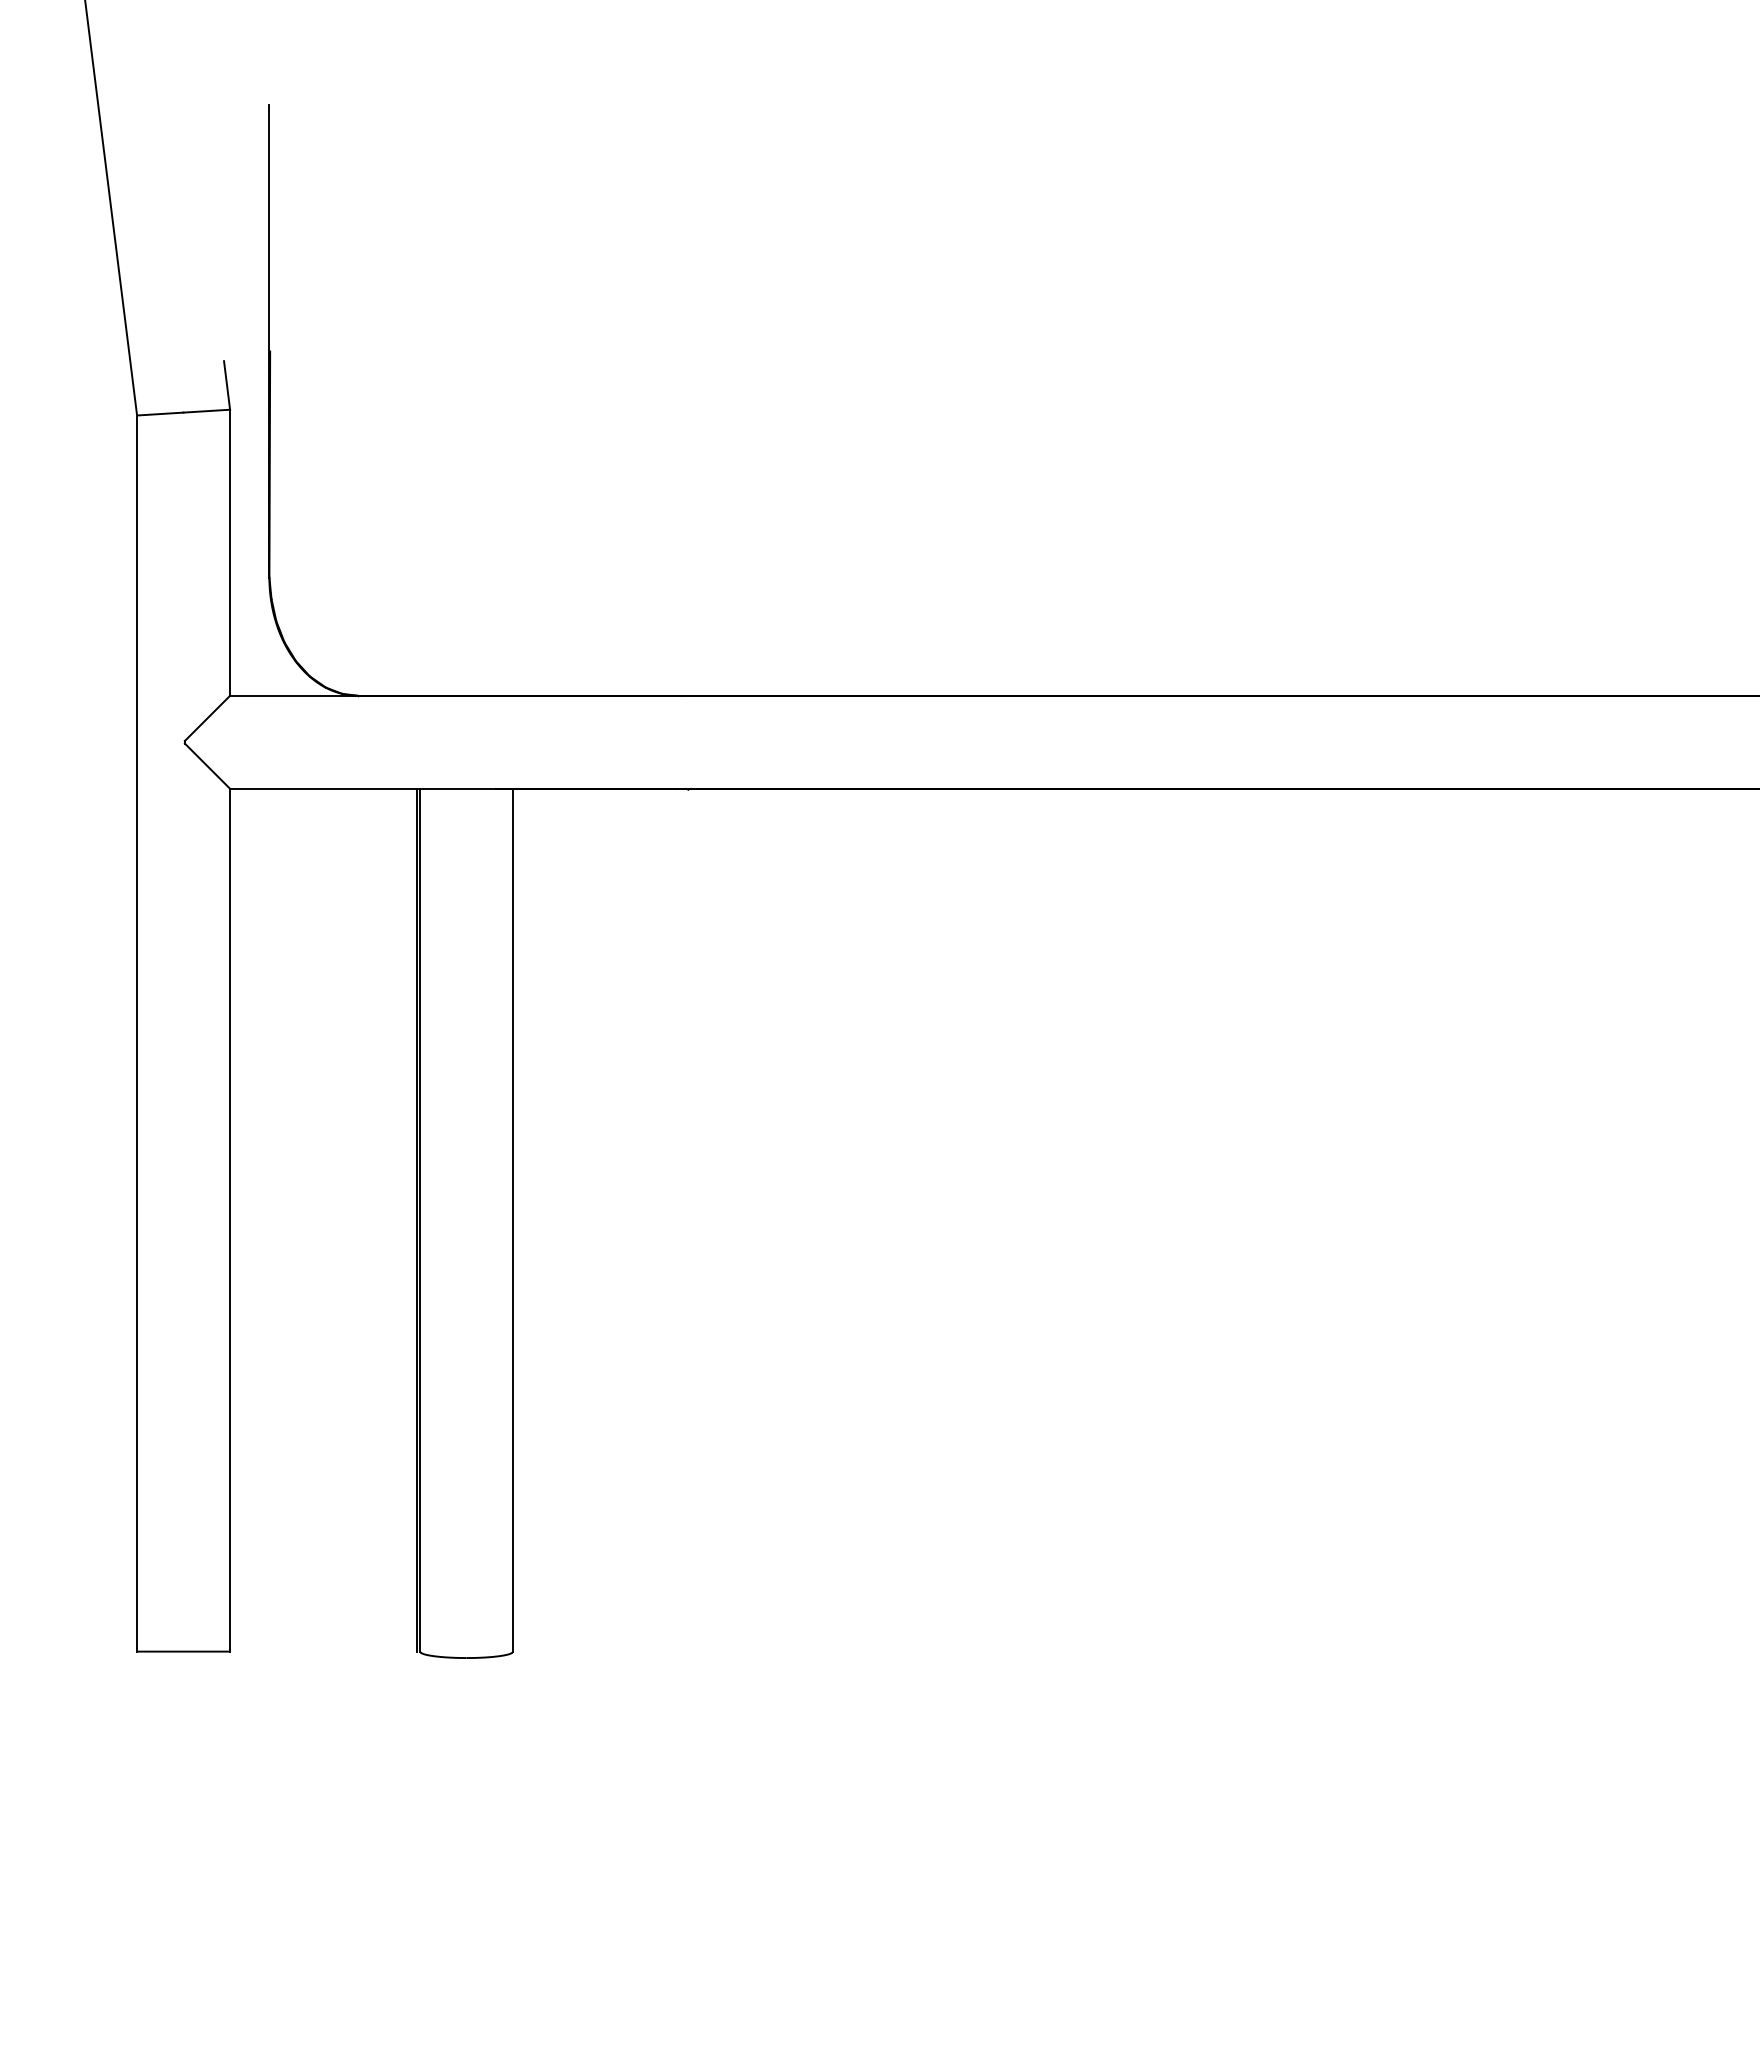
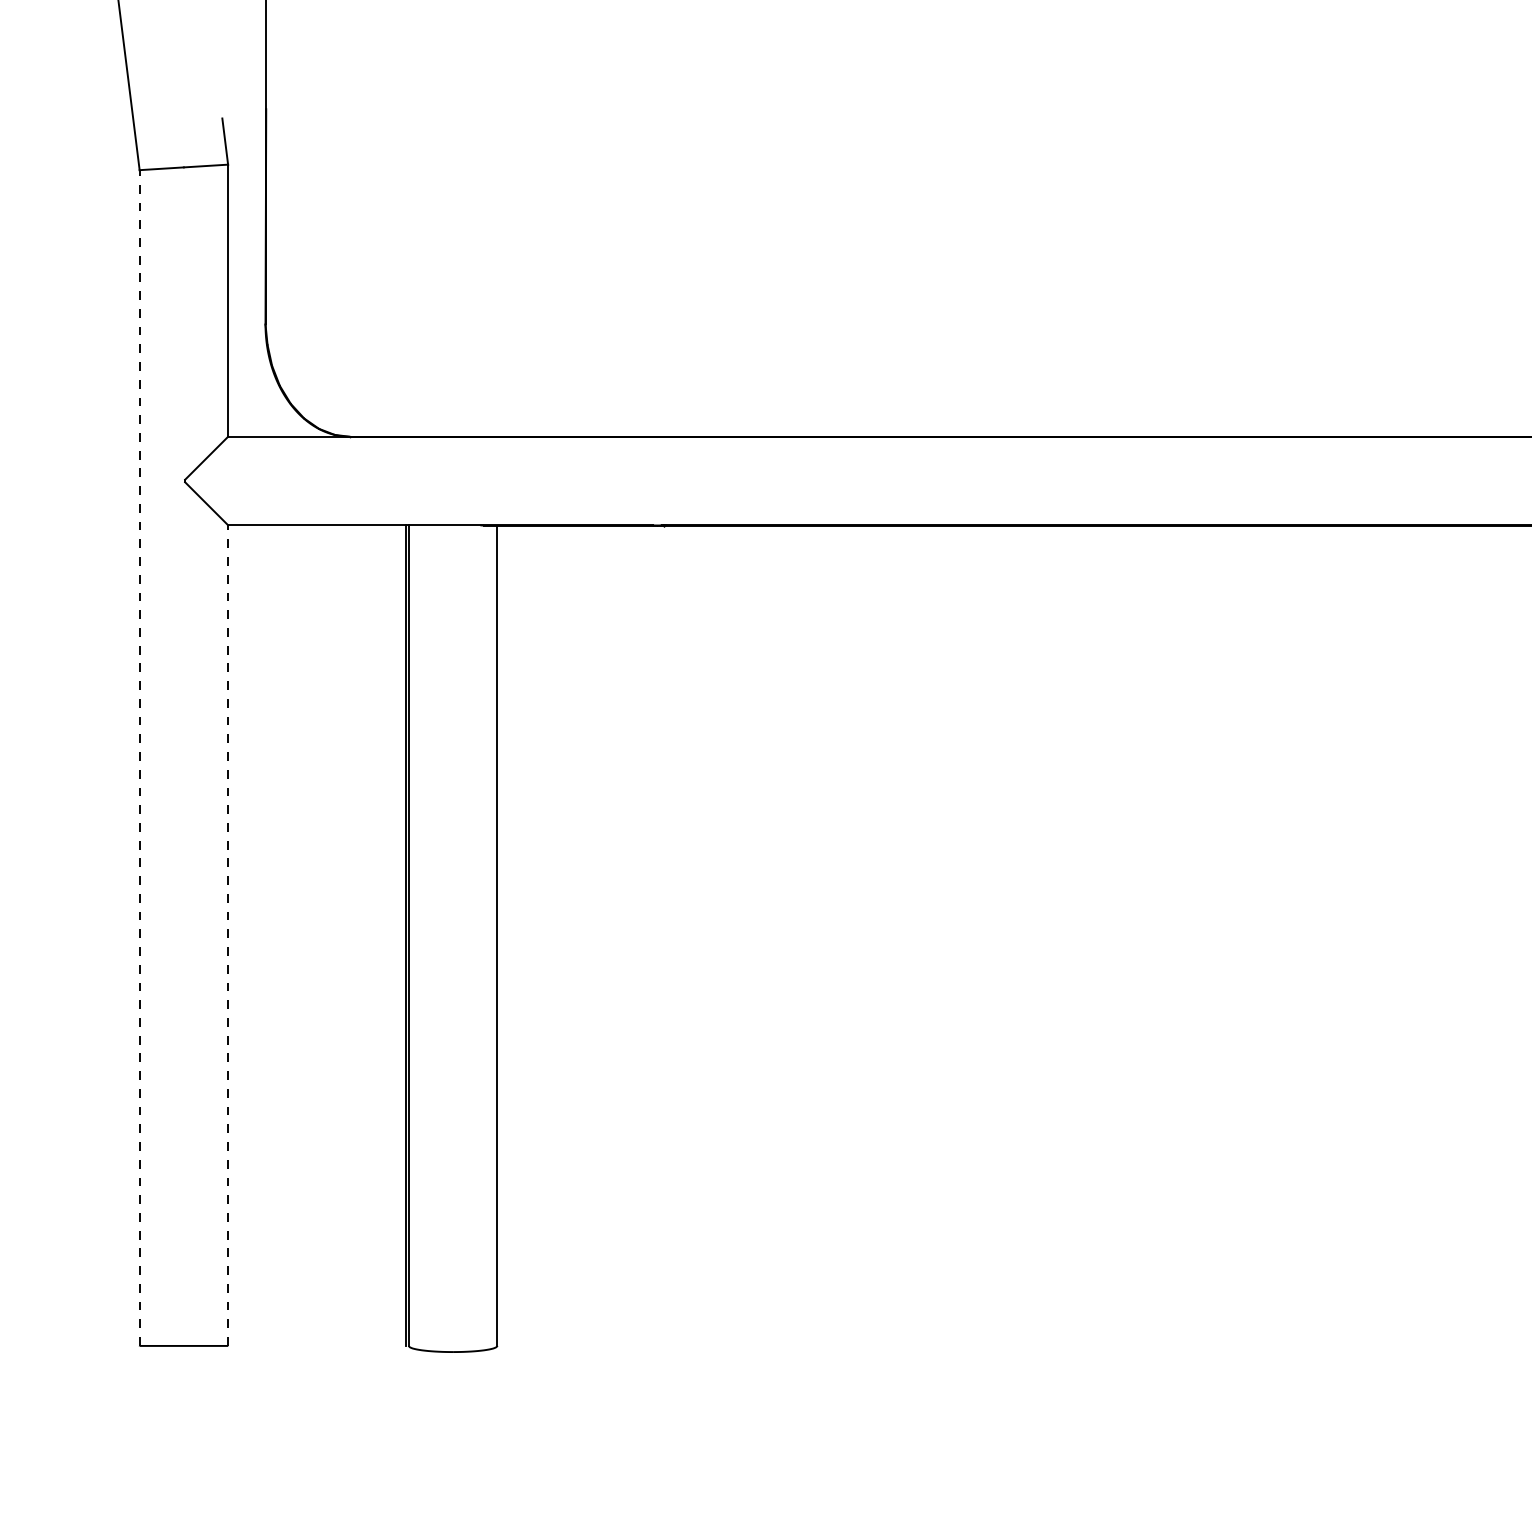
line: (137, 1033) -> (140, 757), solid -> dashed
line: (230, 1219) -> (228, 934), solid -> dashed

